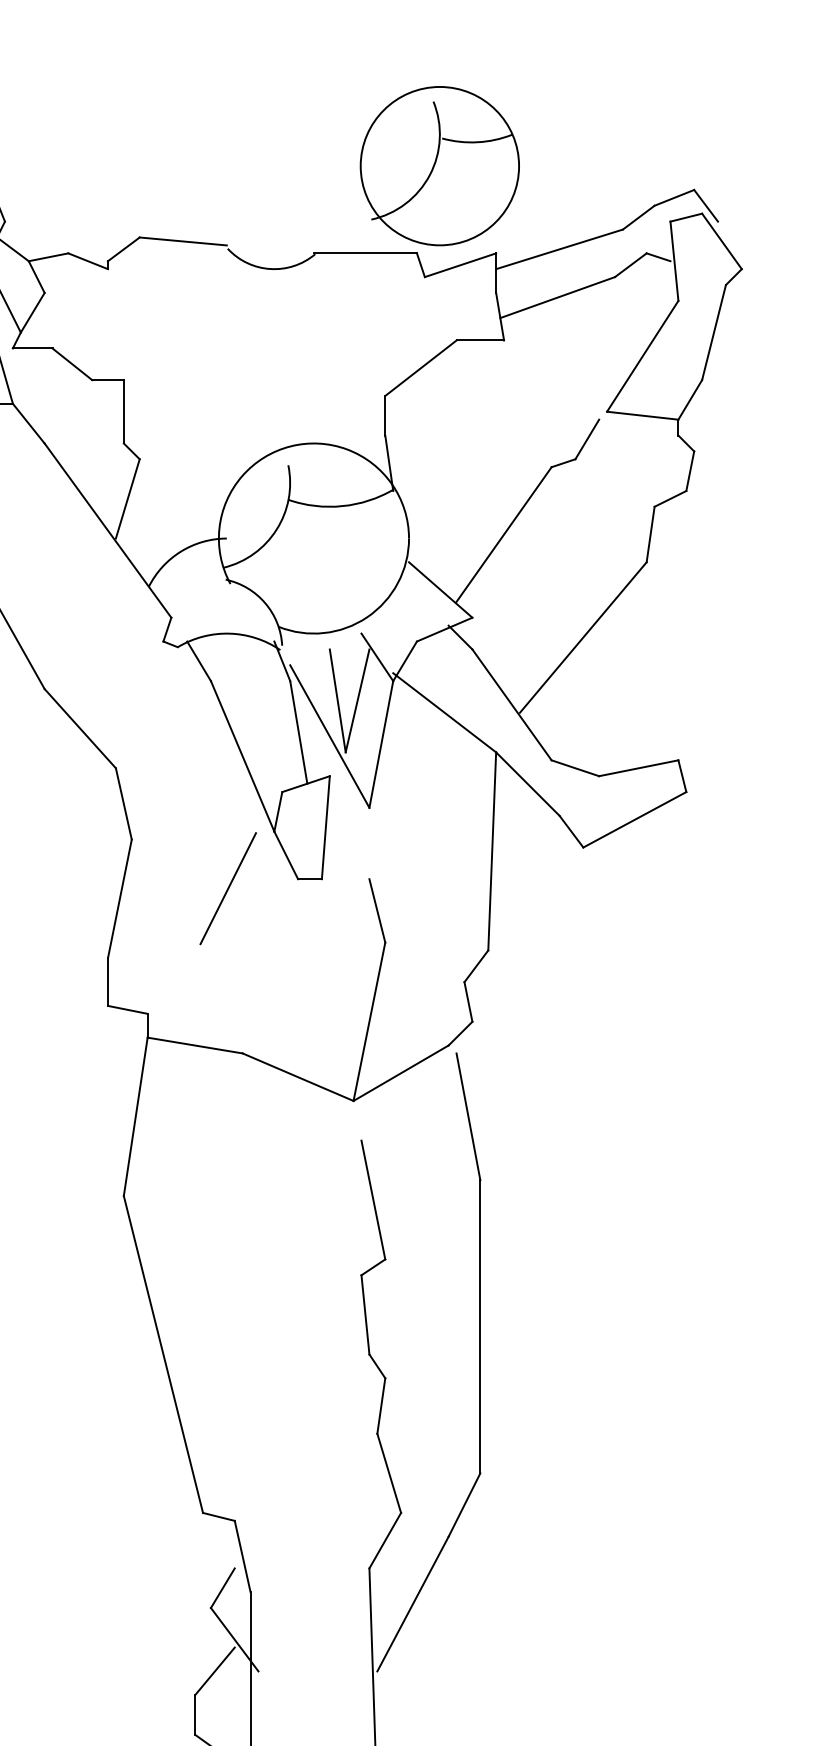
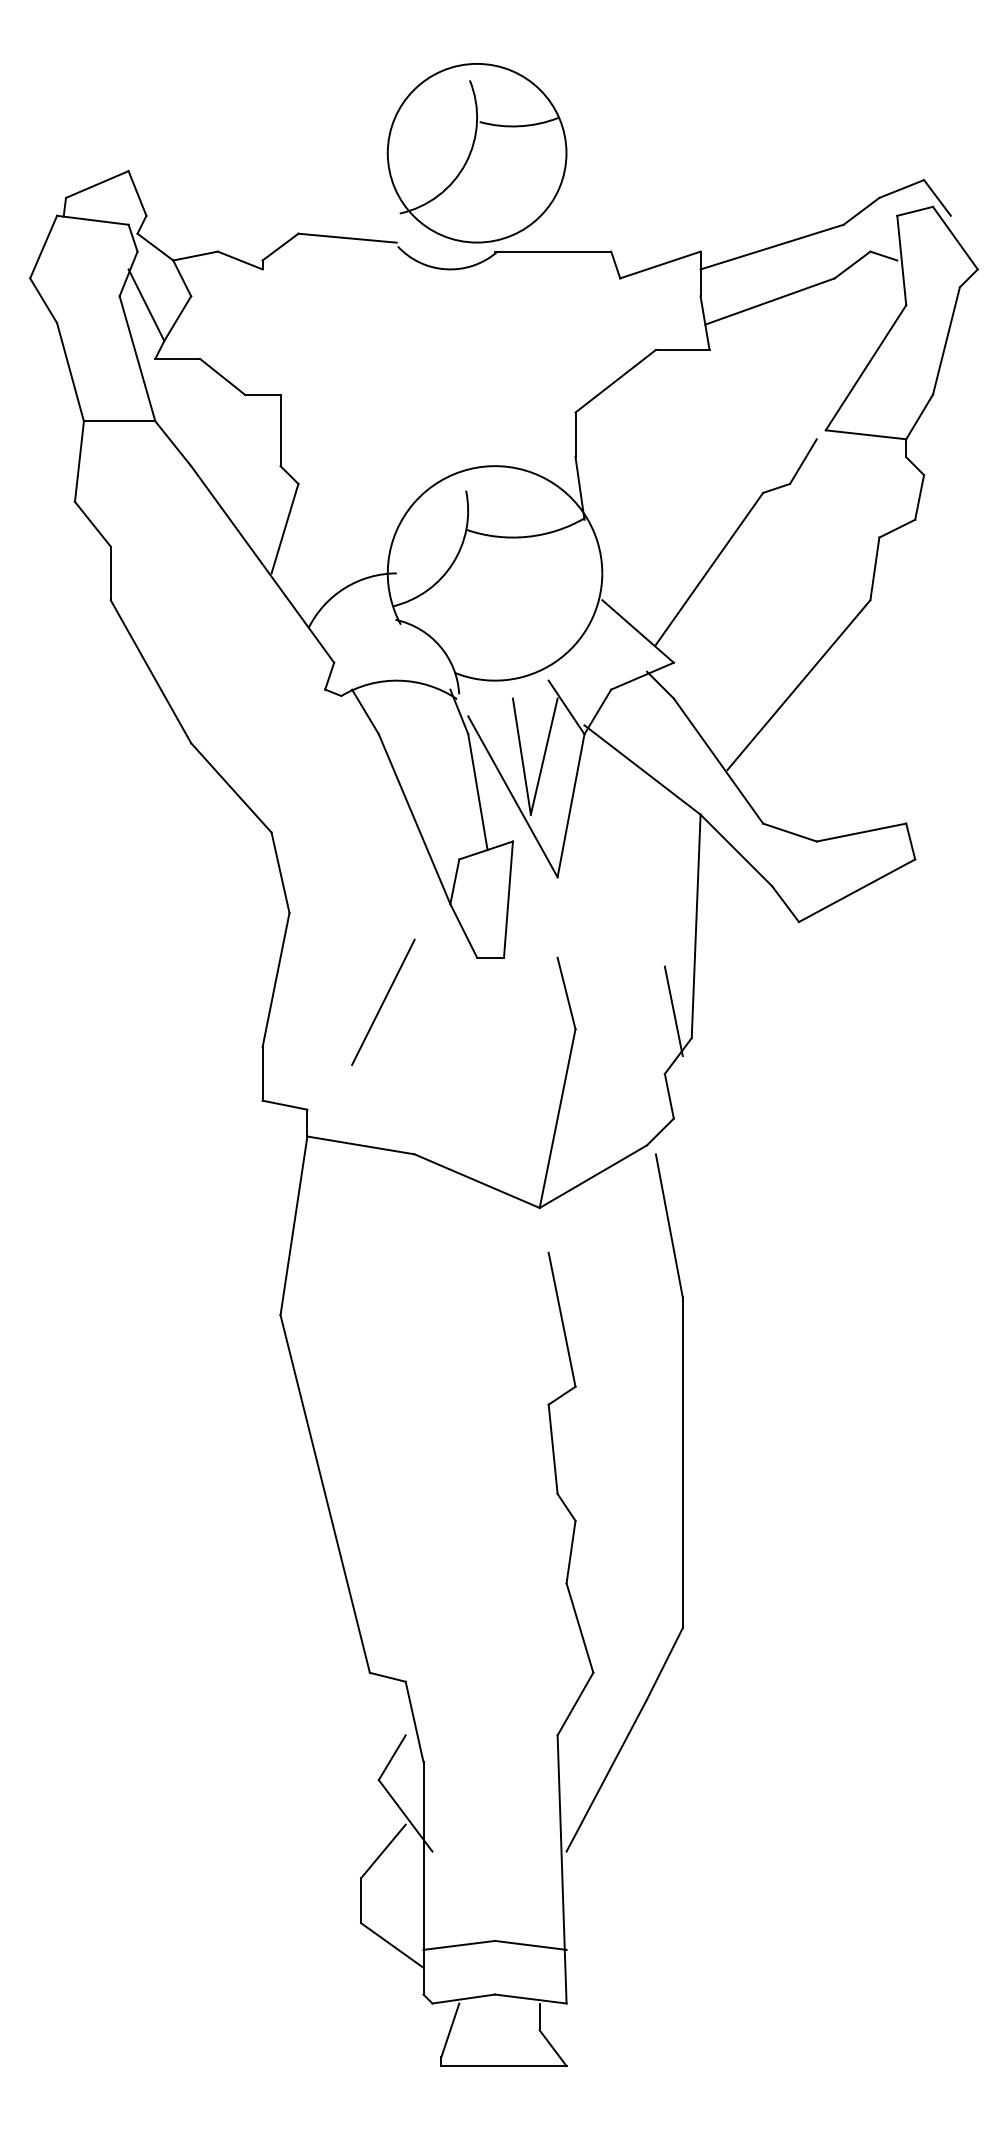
part: (439, 166) -> (476, 153), moved
line: (228, 887) -> (383, 1001), moved
line: (472, 926) -> (673, 1011), added

